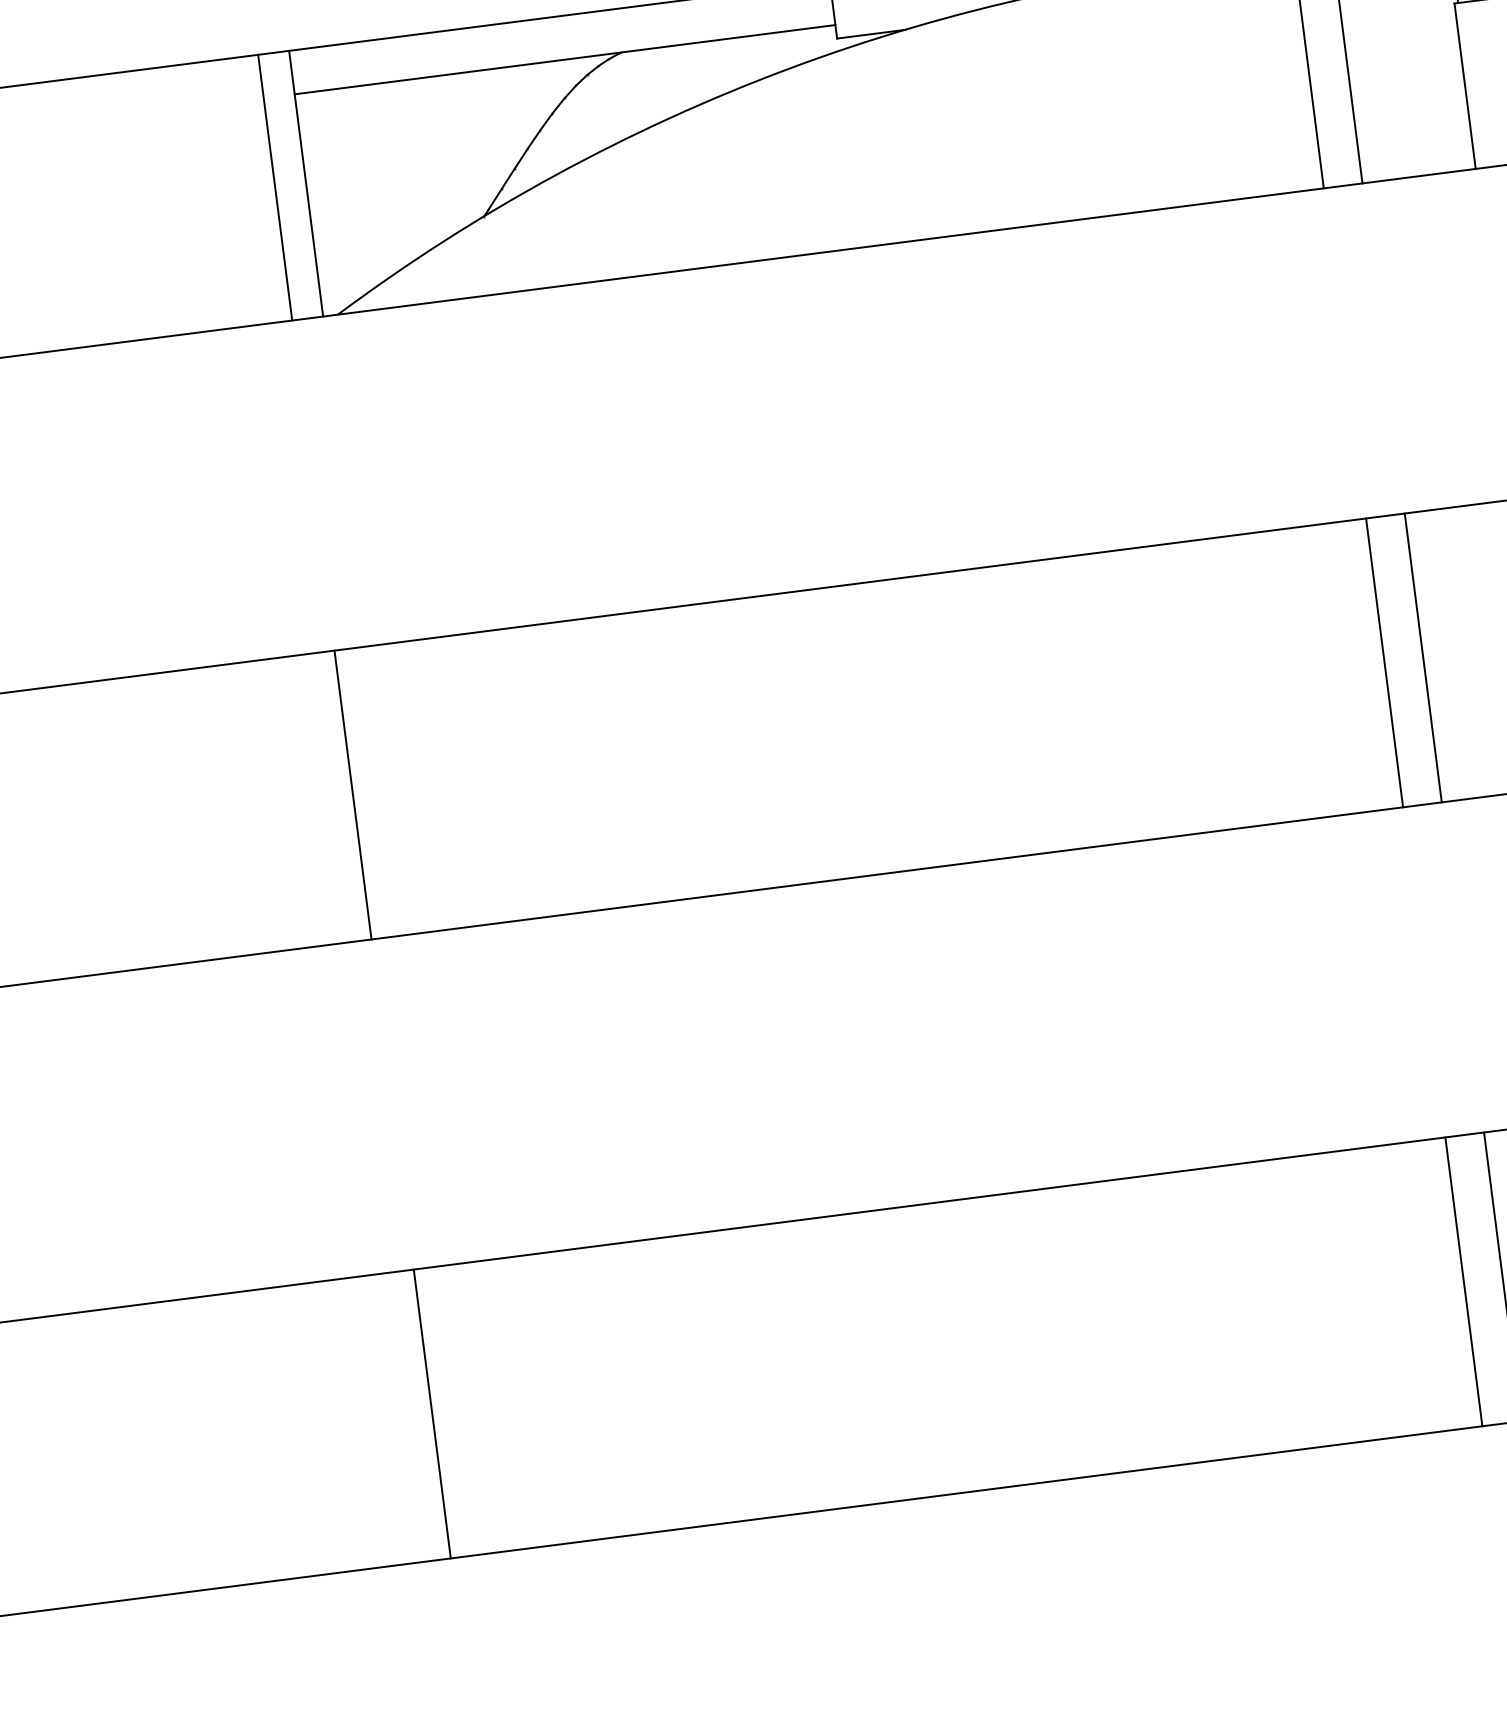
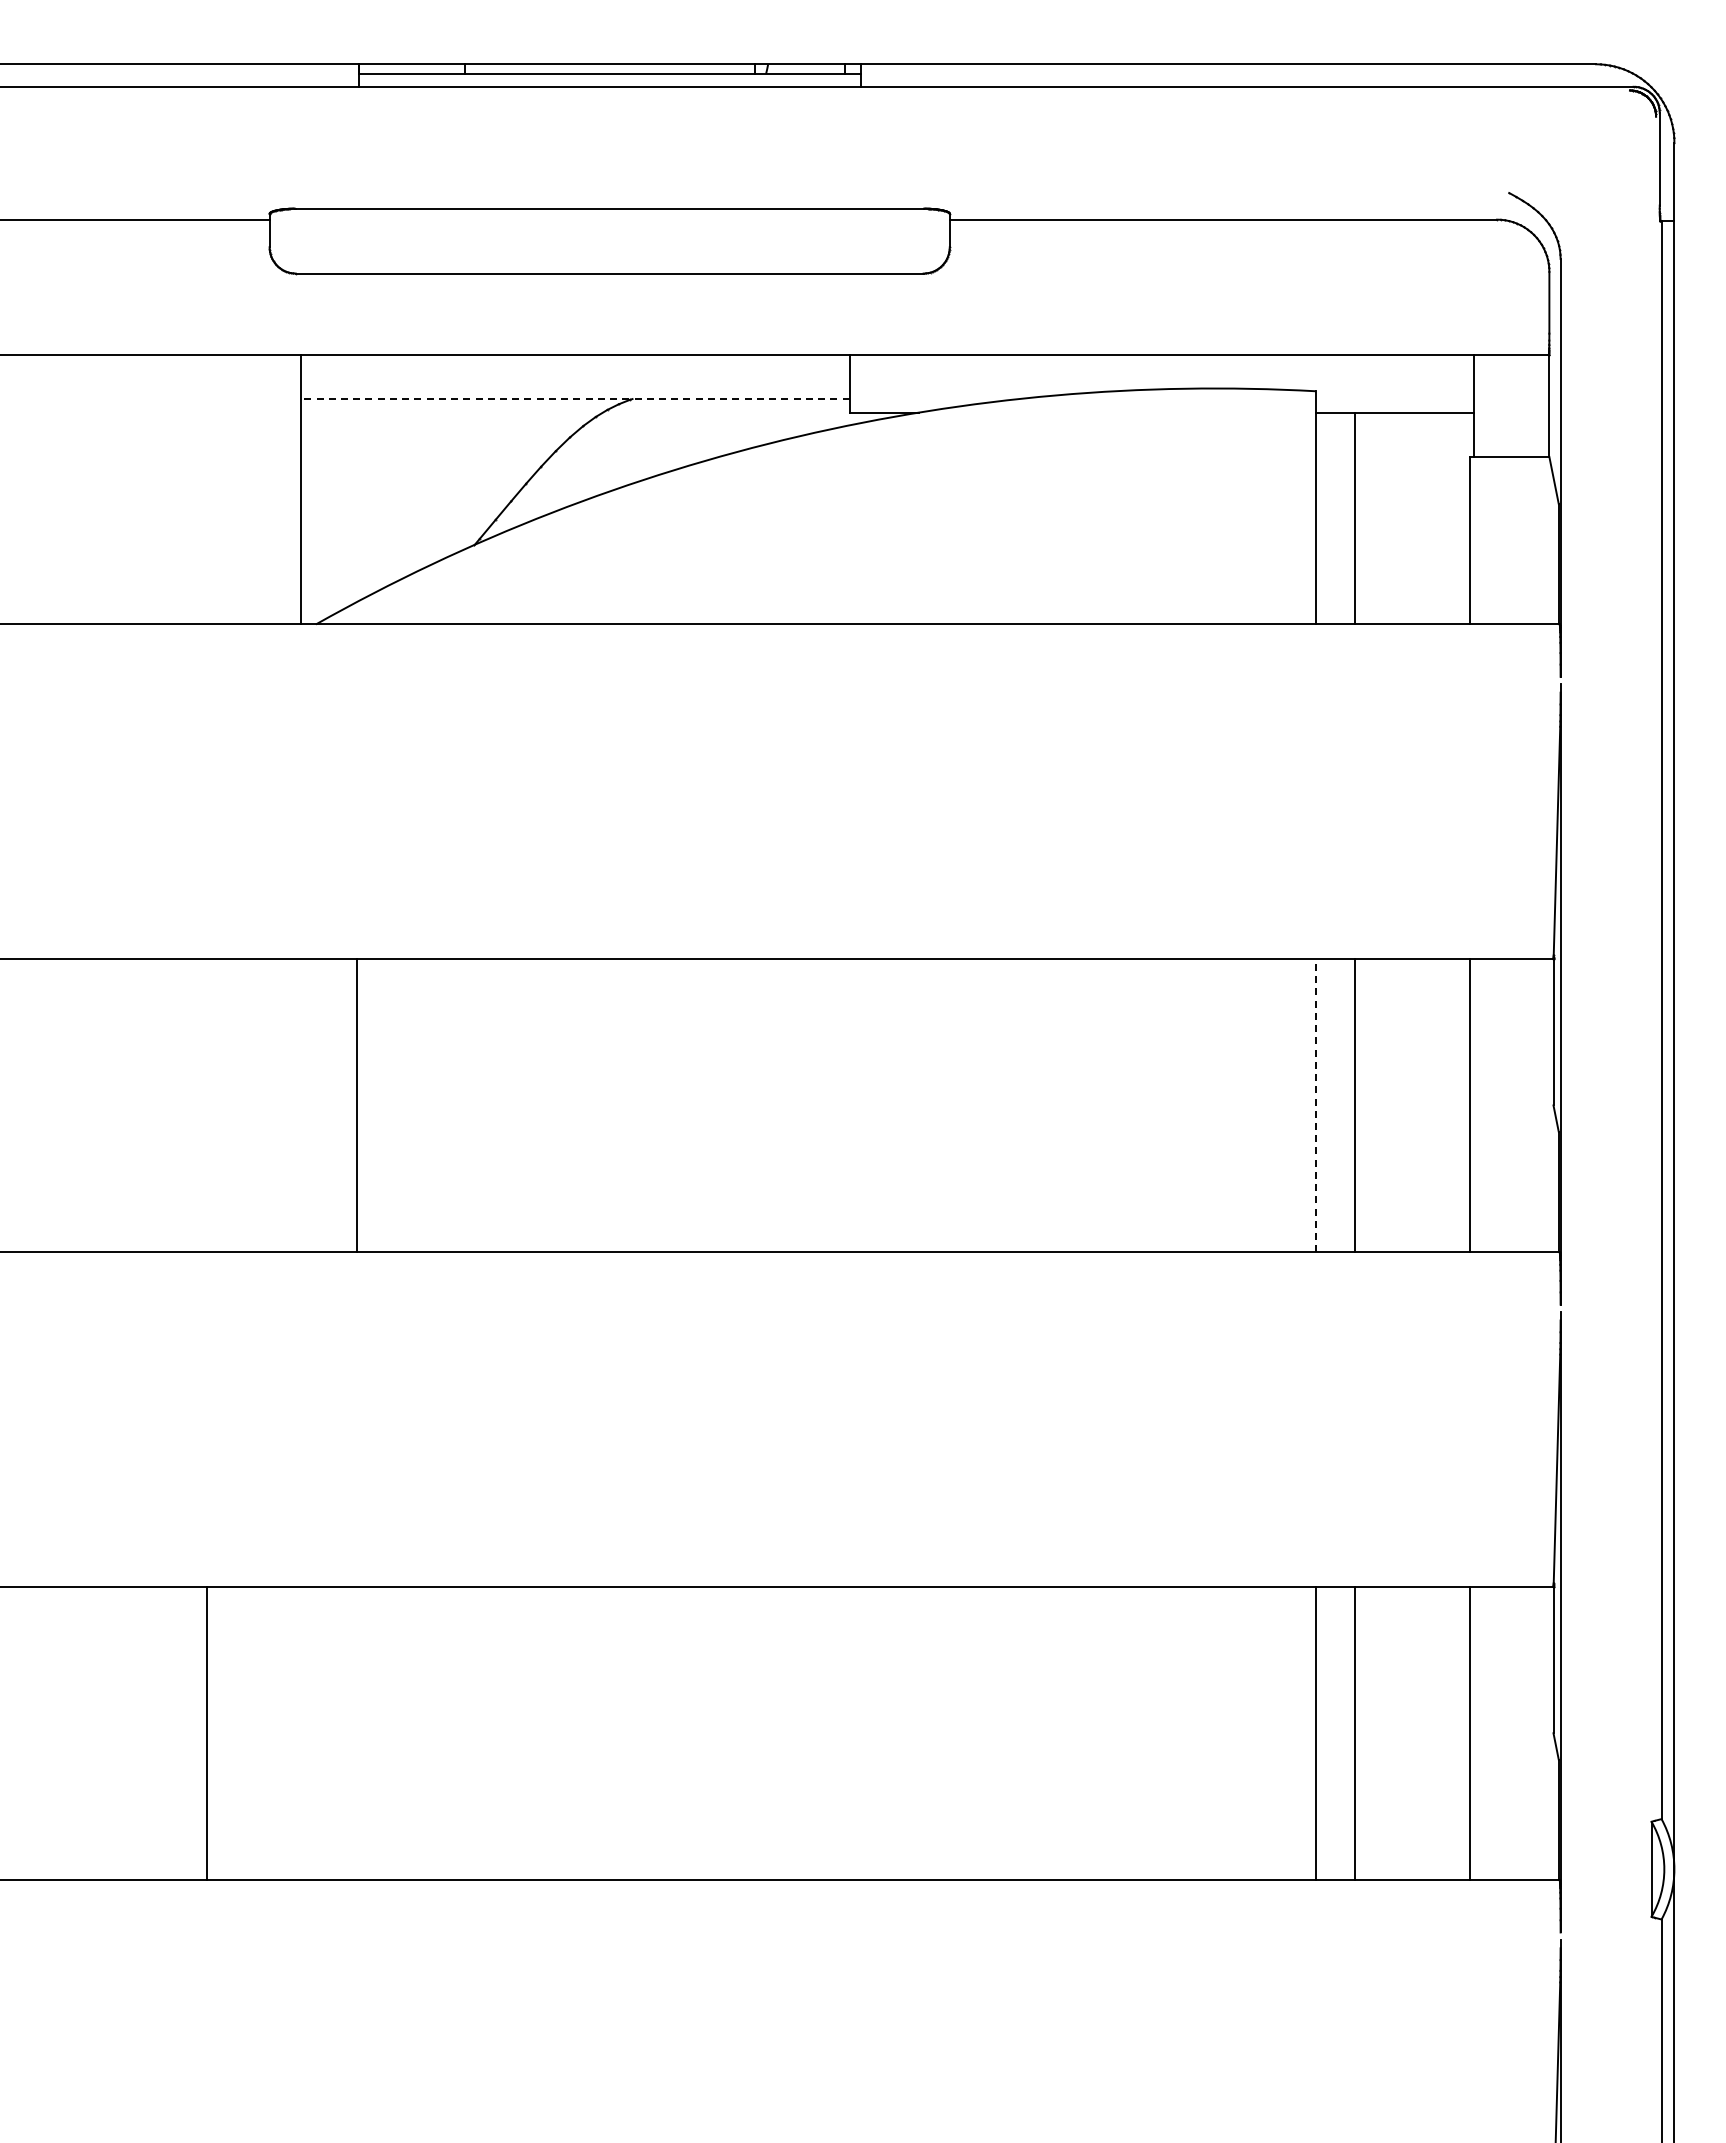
line: (564, 60) -> (574, 399), solid -> dashed
line: (275, 187) -> (269, 489), removed
line: (1385, 662) -> (1316, 1105), solid -> dashed
line: (352, 794) -> (356, 1105), moved
line: (432, 1413) -> (206, 1733), moved

